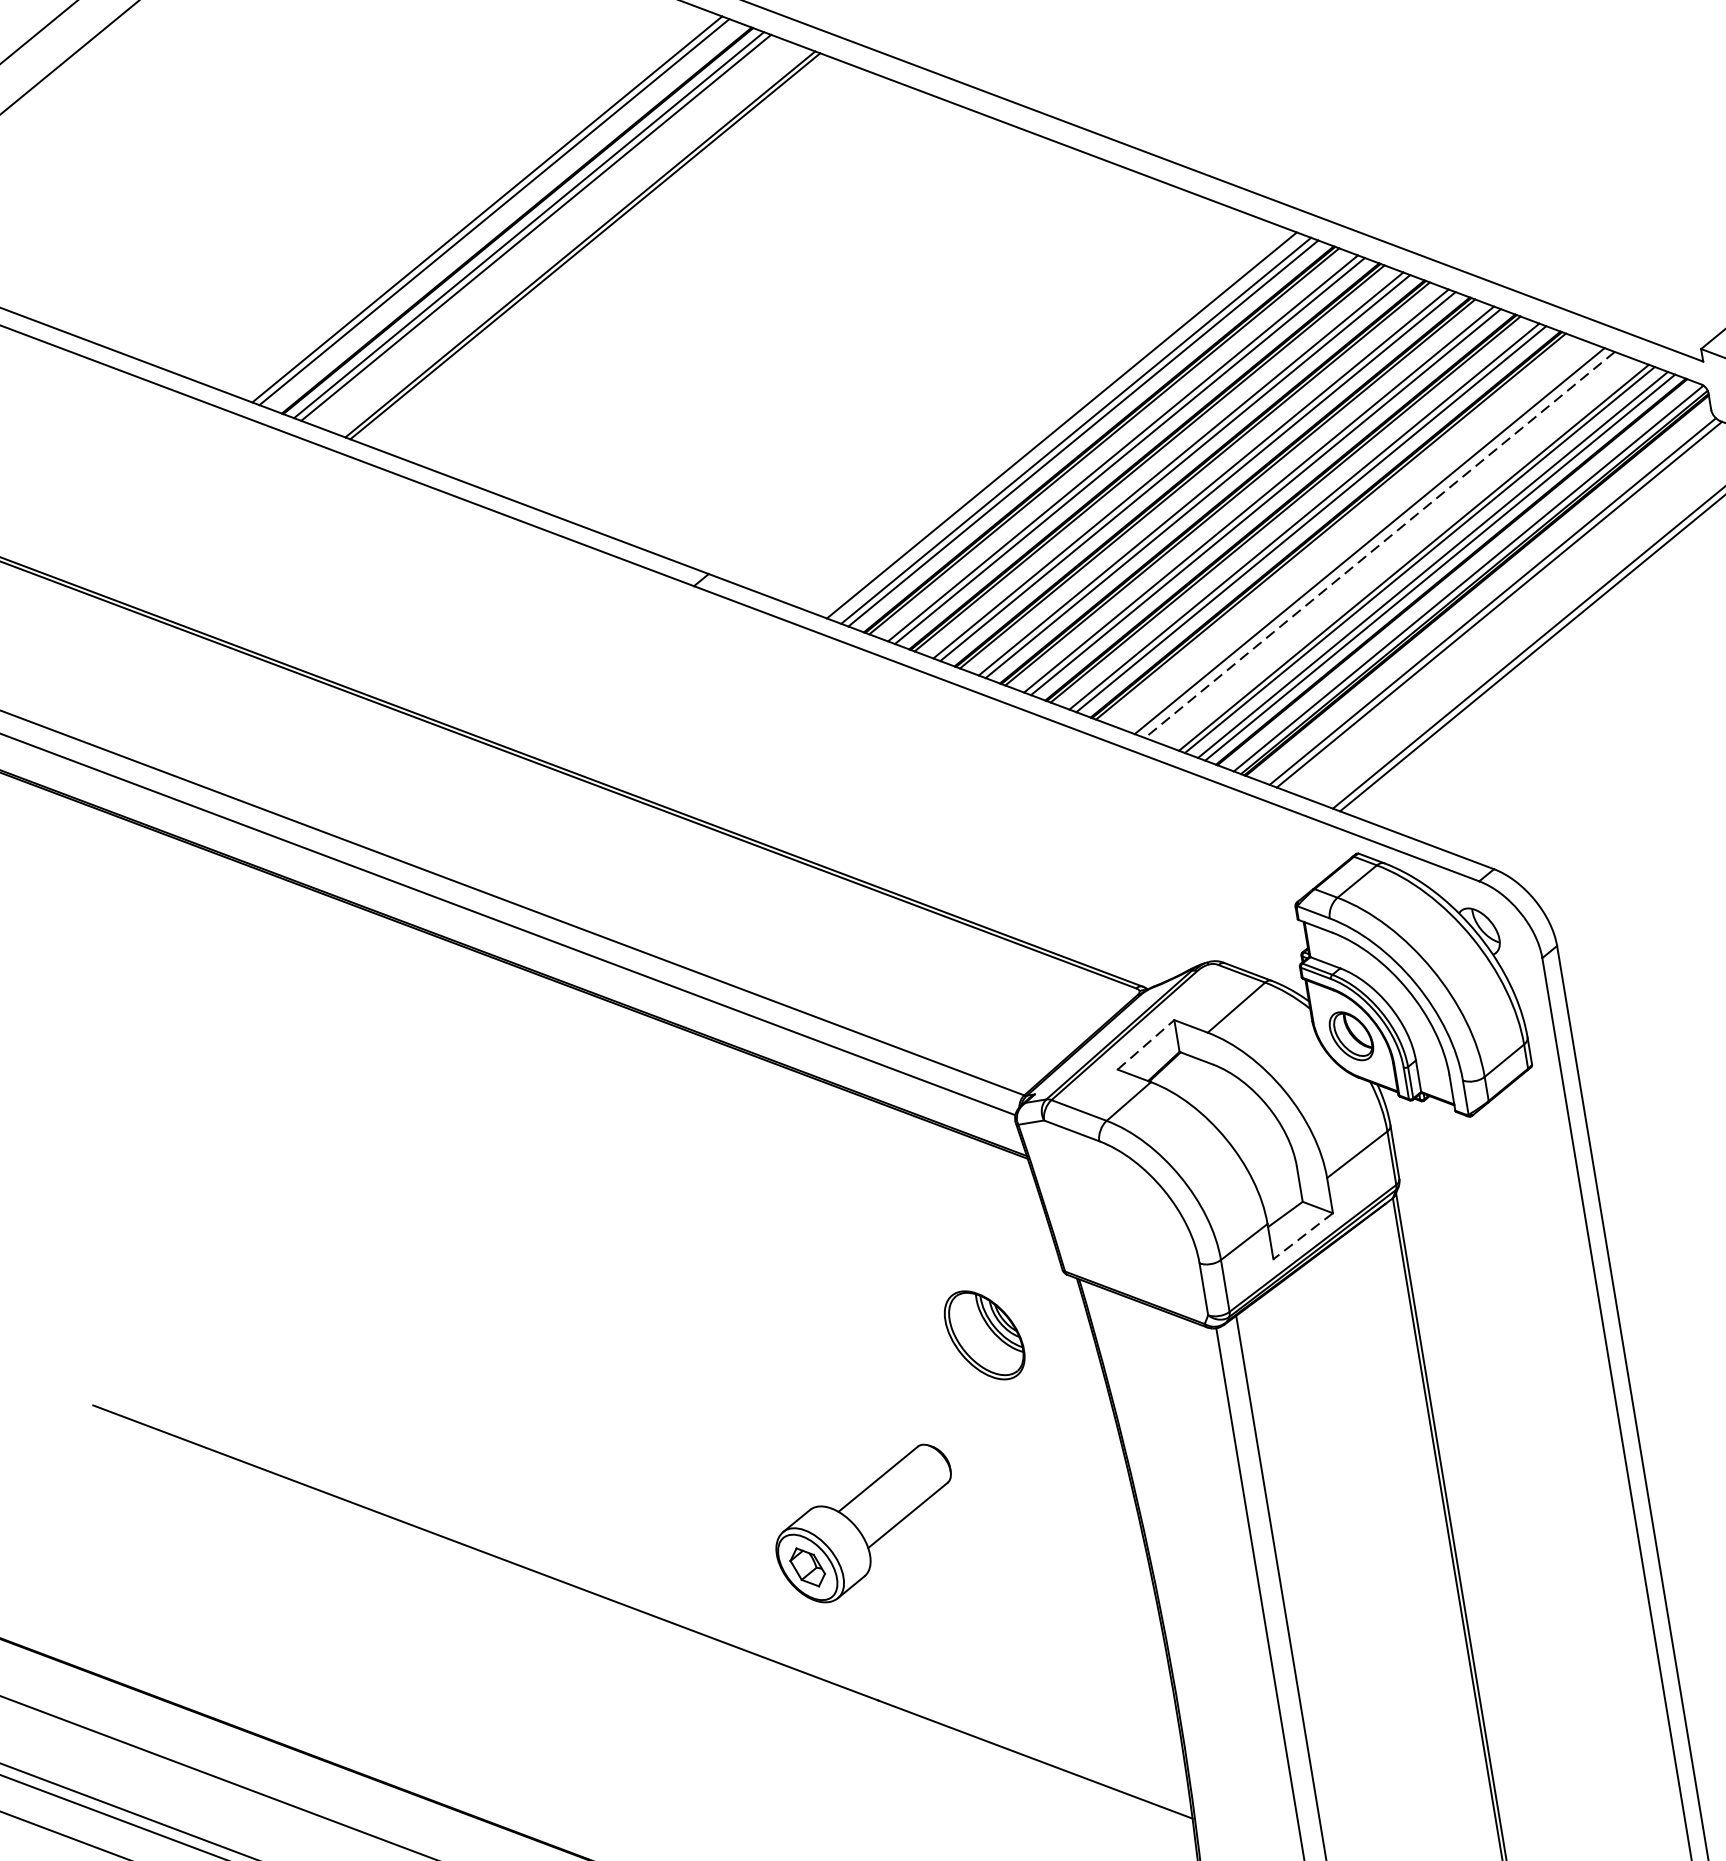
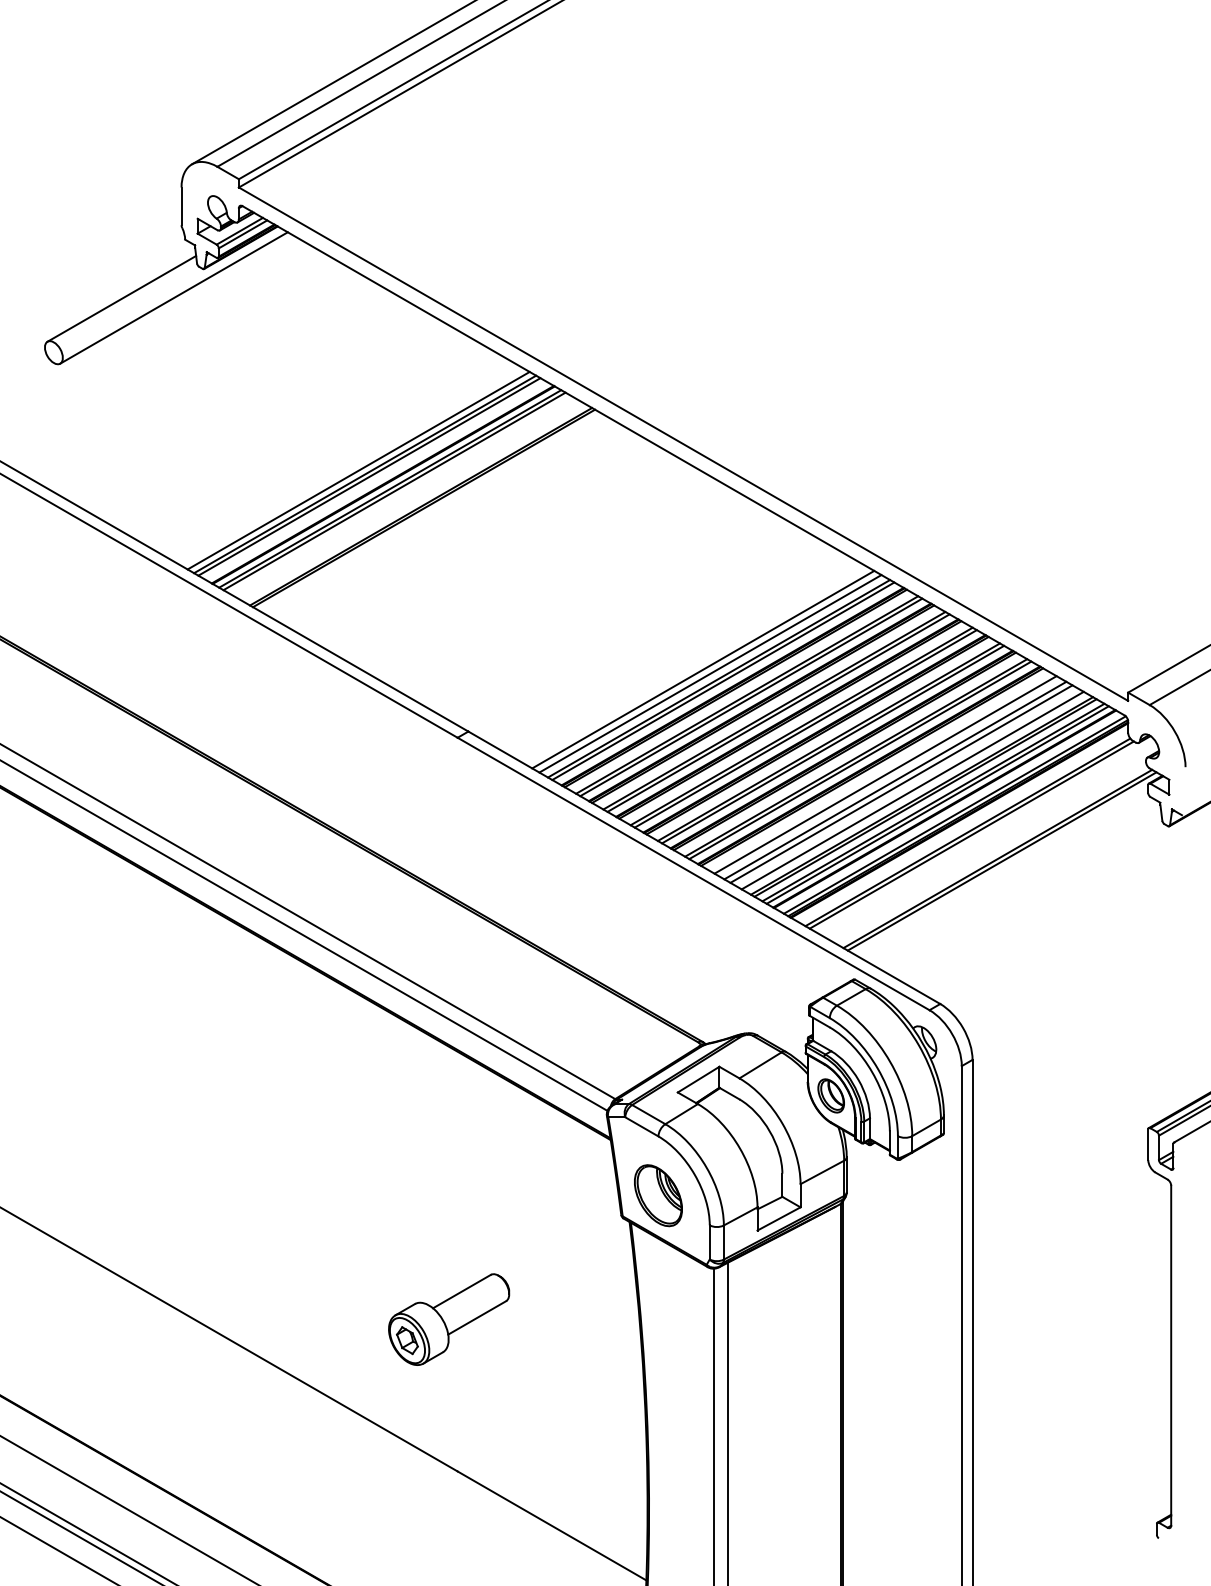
line: (476, 205) -> (358, 470), added
line: (1050, 420) -> (703, 669), added
line: (1353, 534) -> (885, 774), added
line: (1379, 545) -> (901, 784), dashed -> solid
line: (1398, 551) -> (912, 790), added
line: (1147, 1044) -> (699, 1079), dashed -> solid
line: (1302, 1237) -> (778, 1219), dashed -> solid
part: (984, 1335) -> (658, 1195), moved
part: (866, 1524) -> (449, 1319), moved

